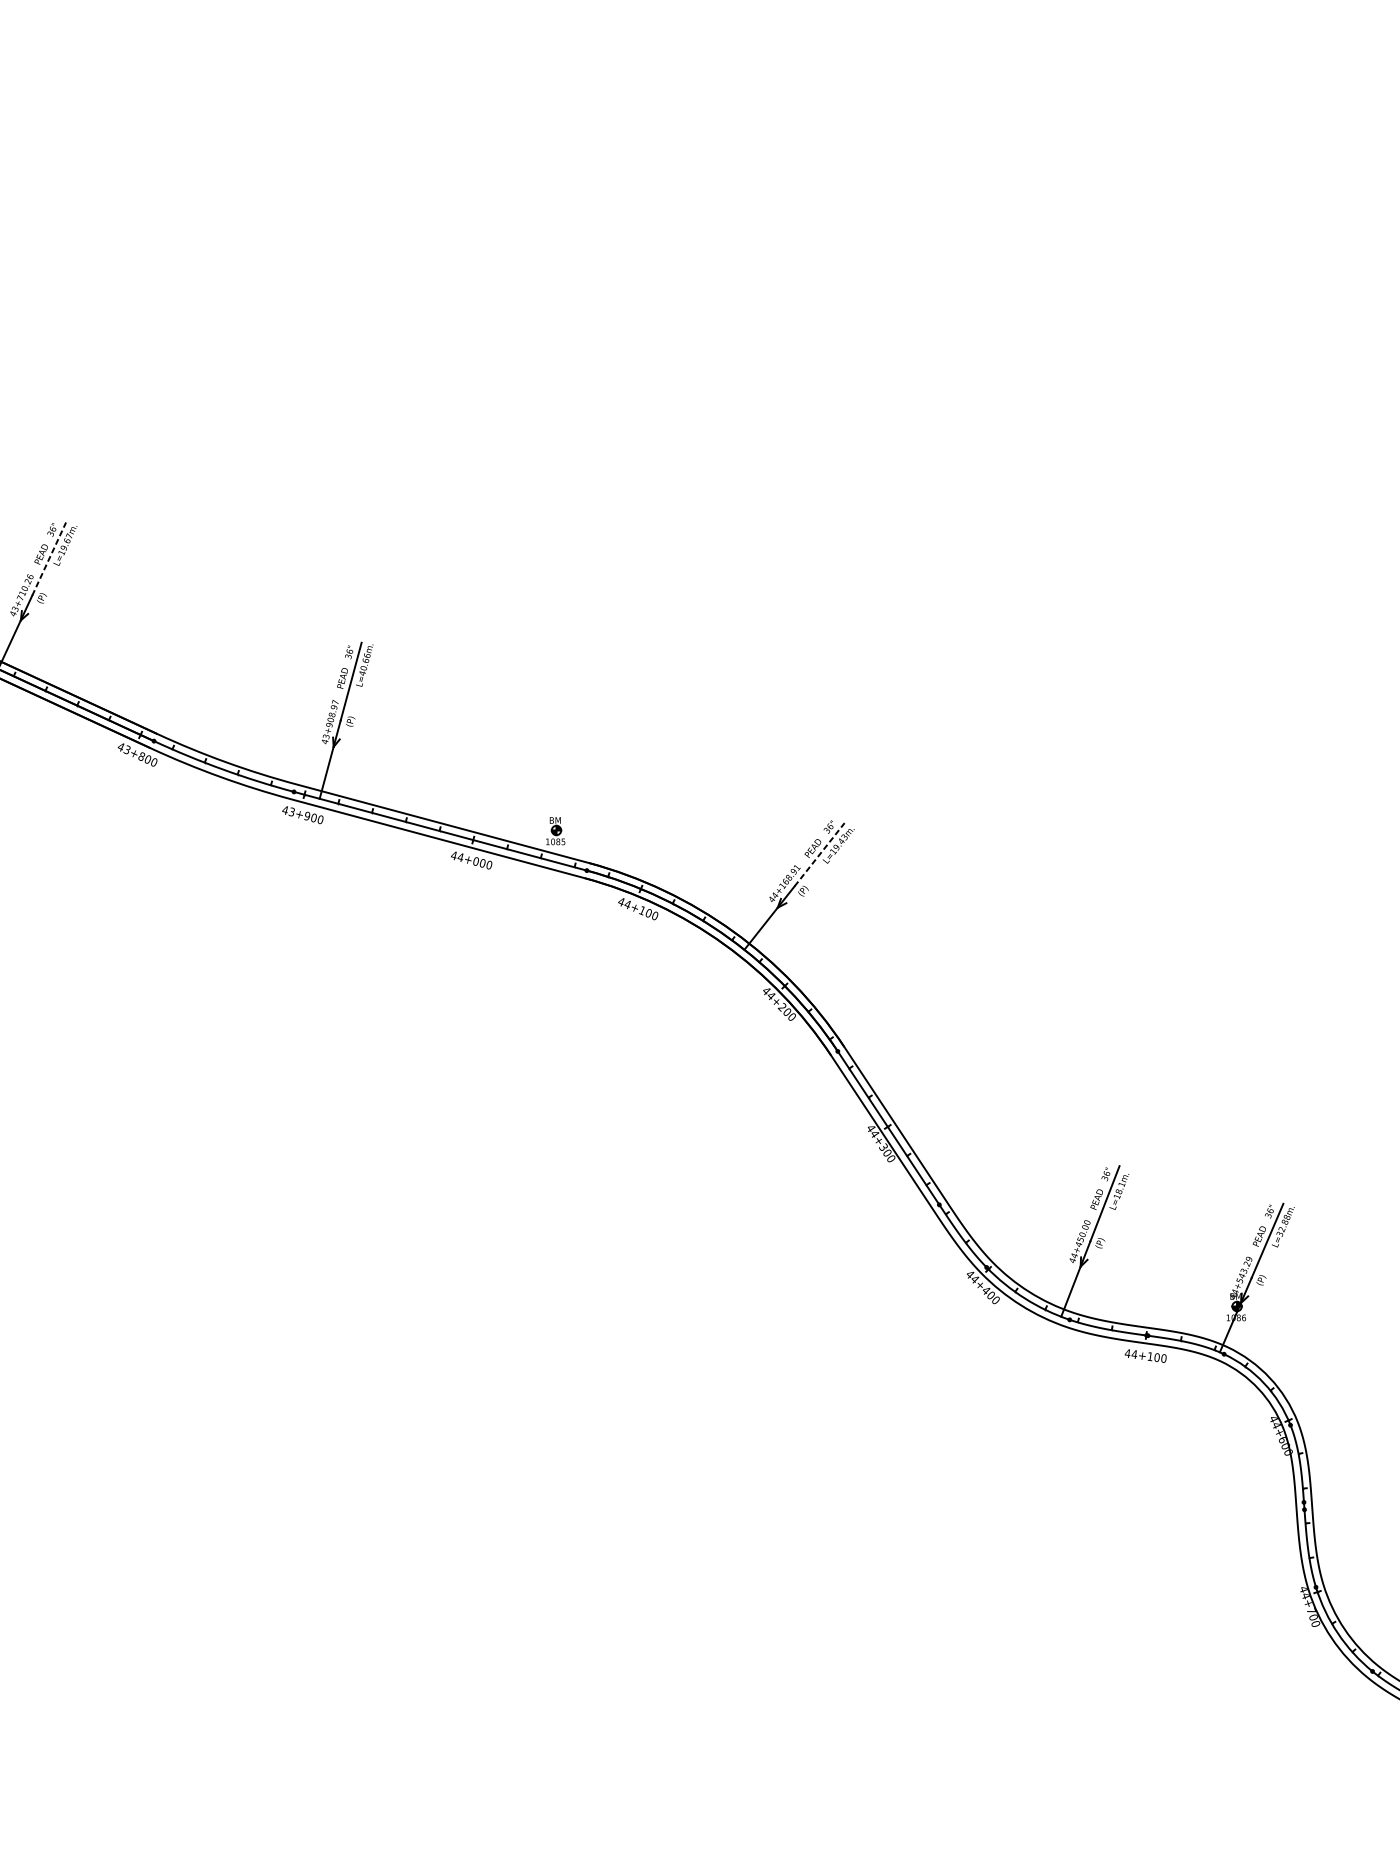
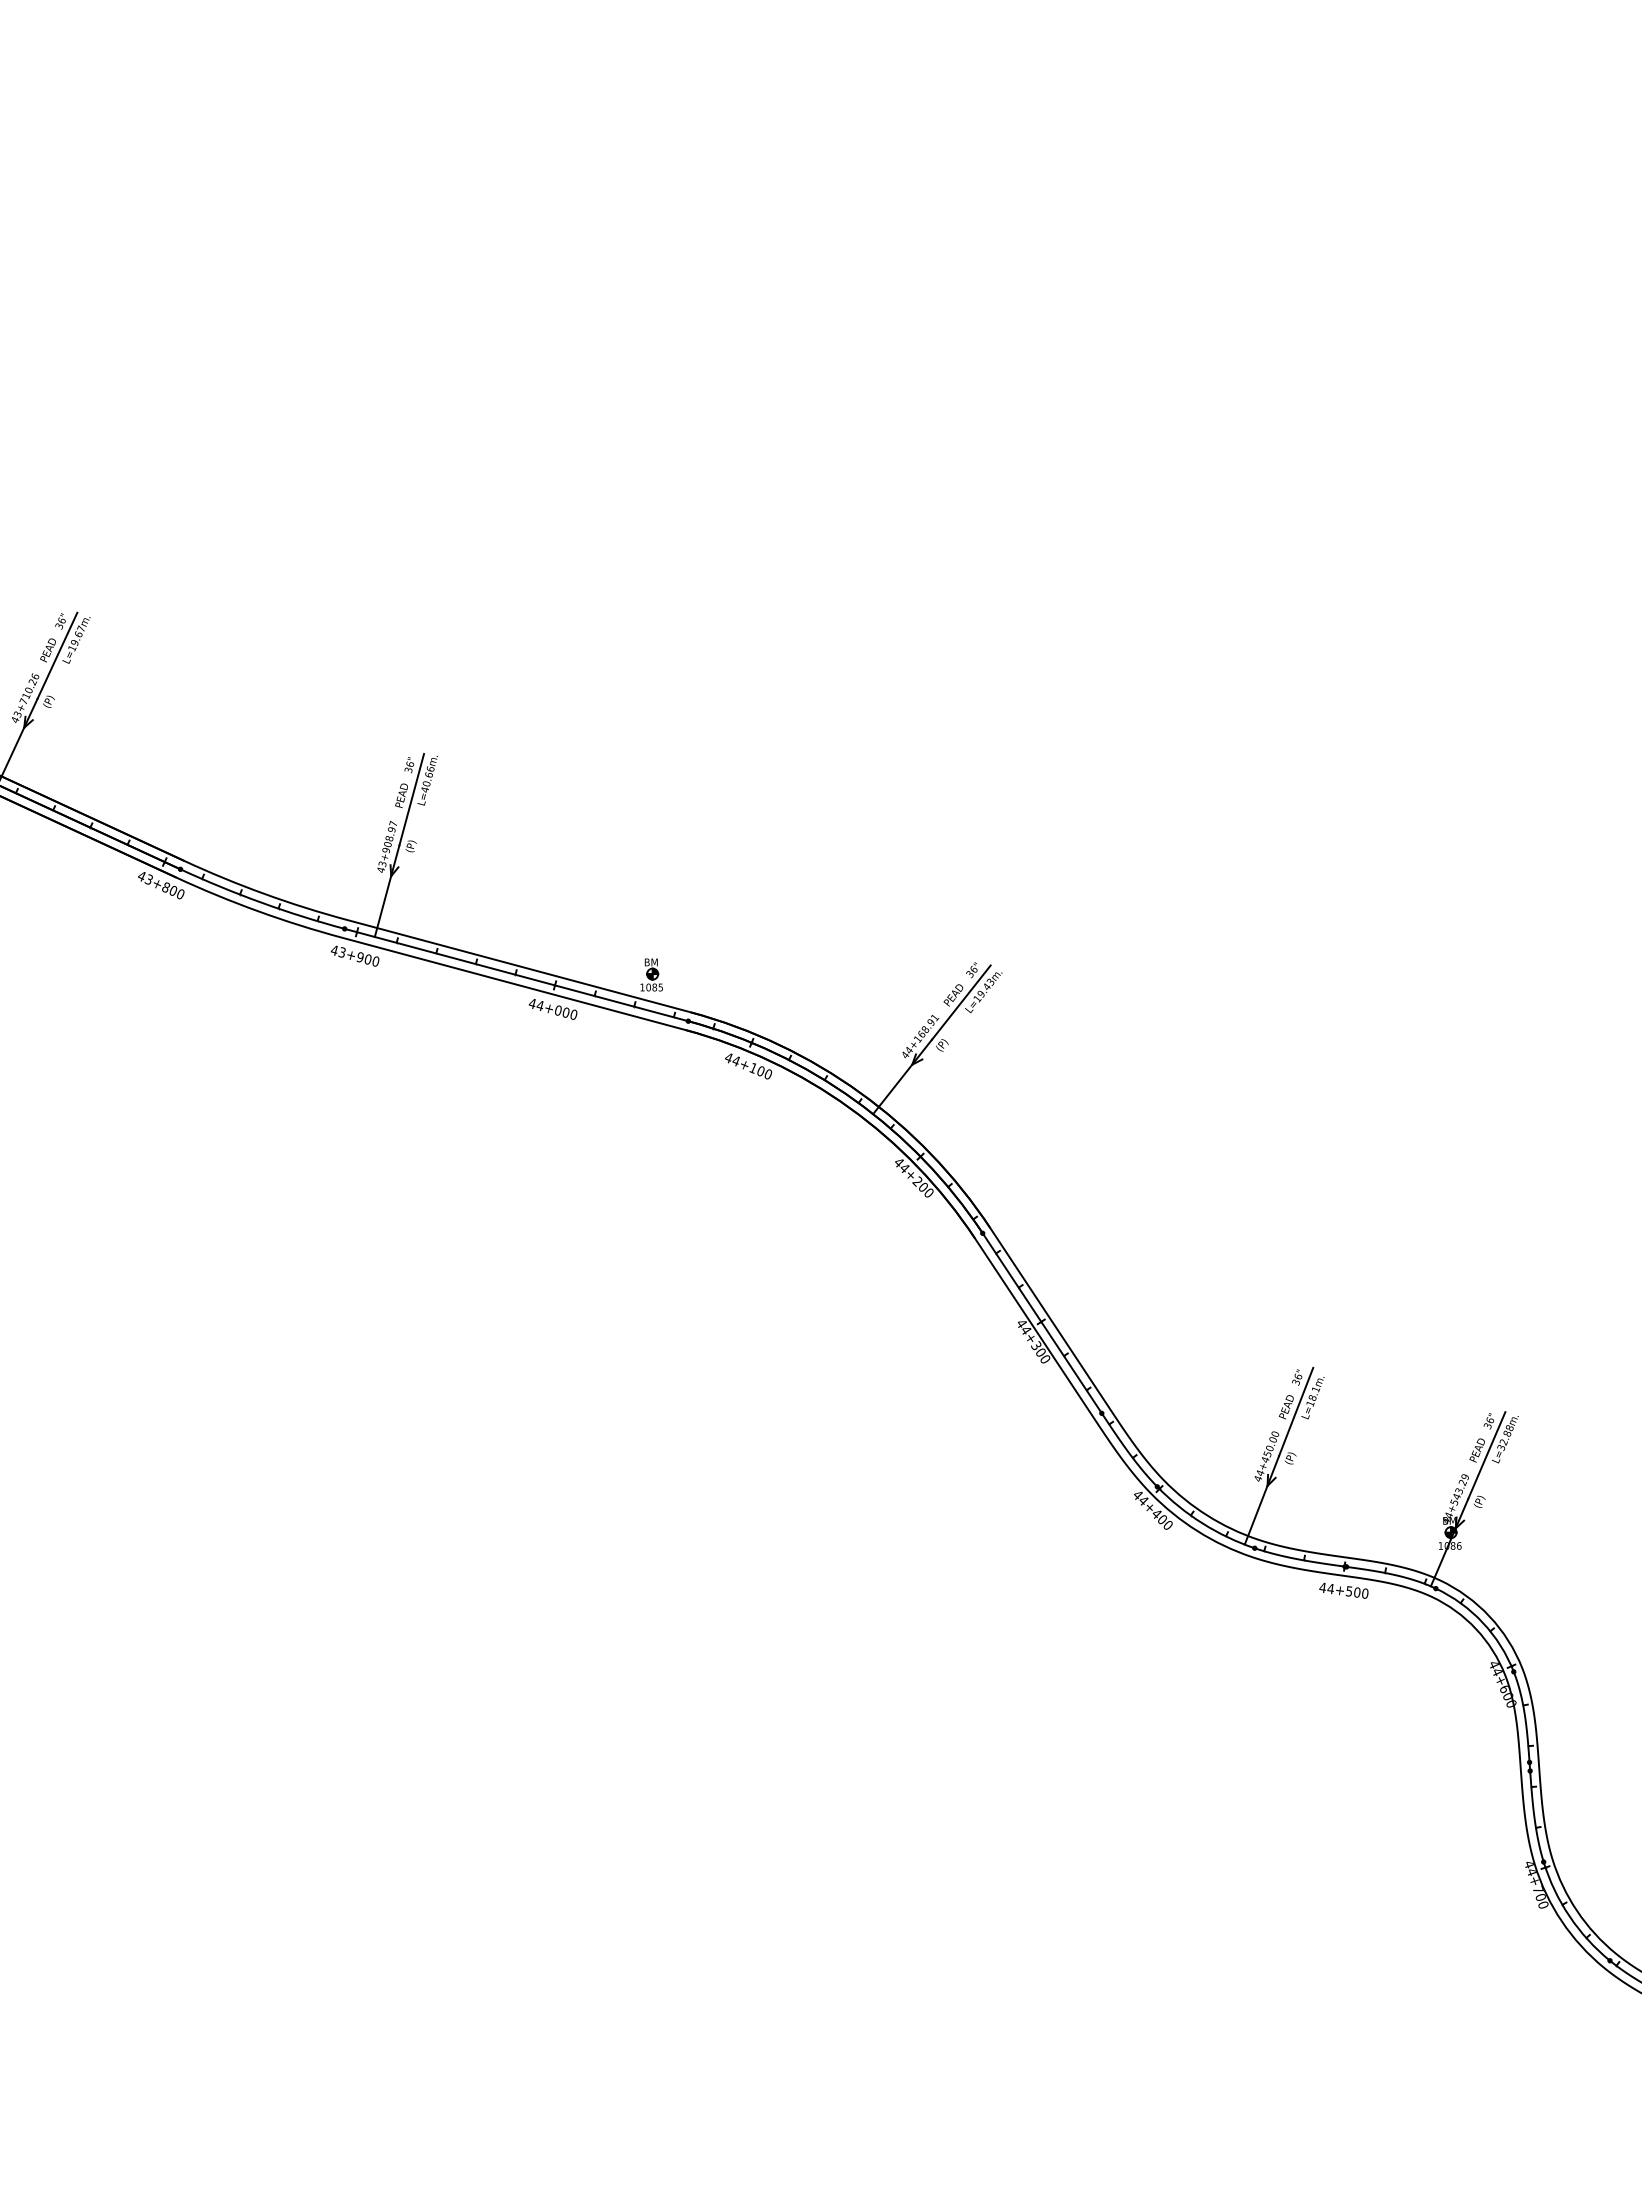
line: (49, 558) -> (57, 655), dashed -> solid
line: (819, 854) -> (961, 1002), dashed -> solid
text: (1149, 1356) -> (1348, 1591), 44+100 -> 44+500

